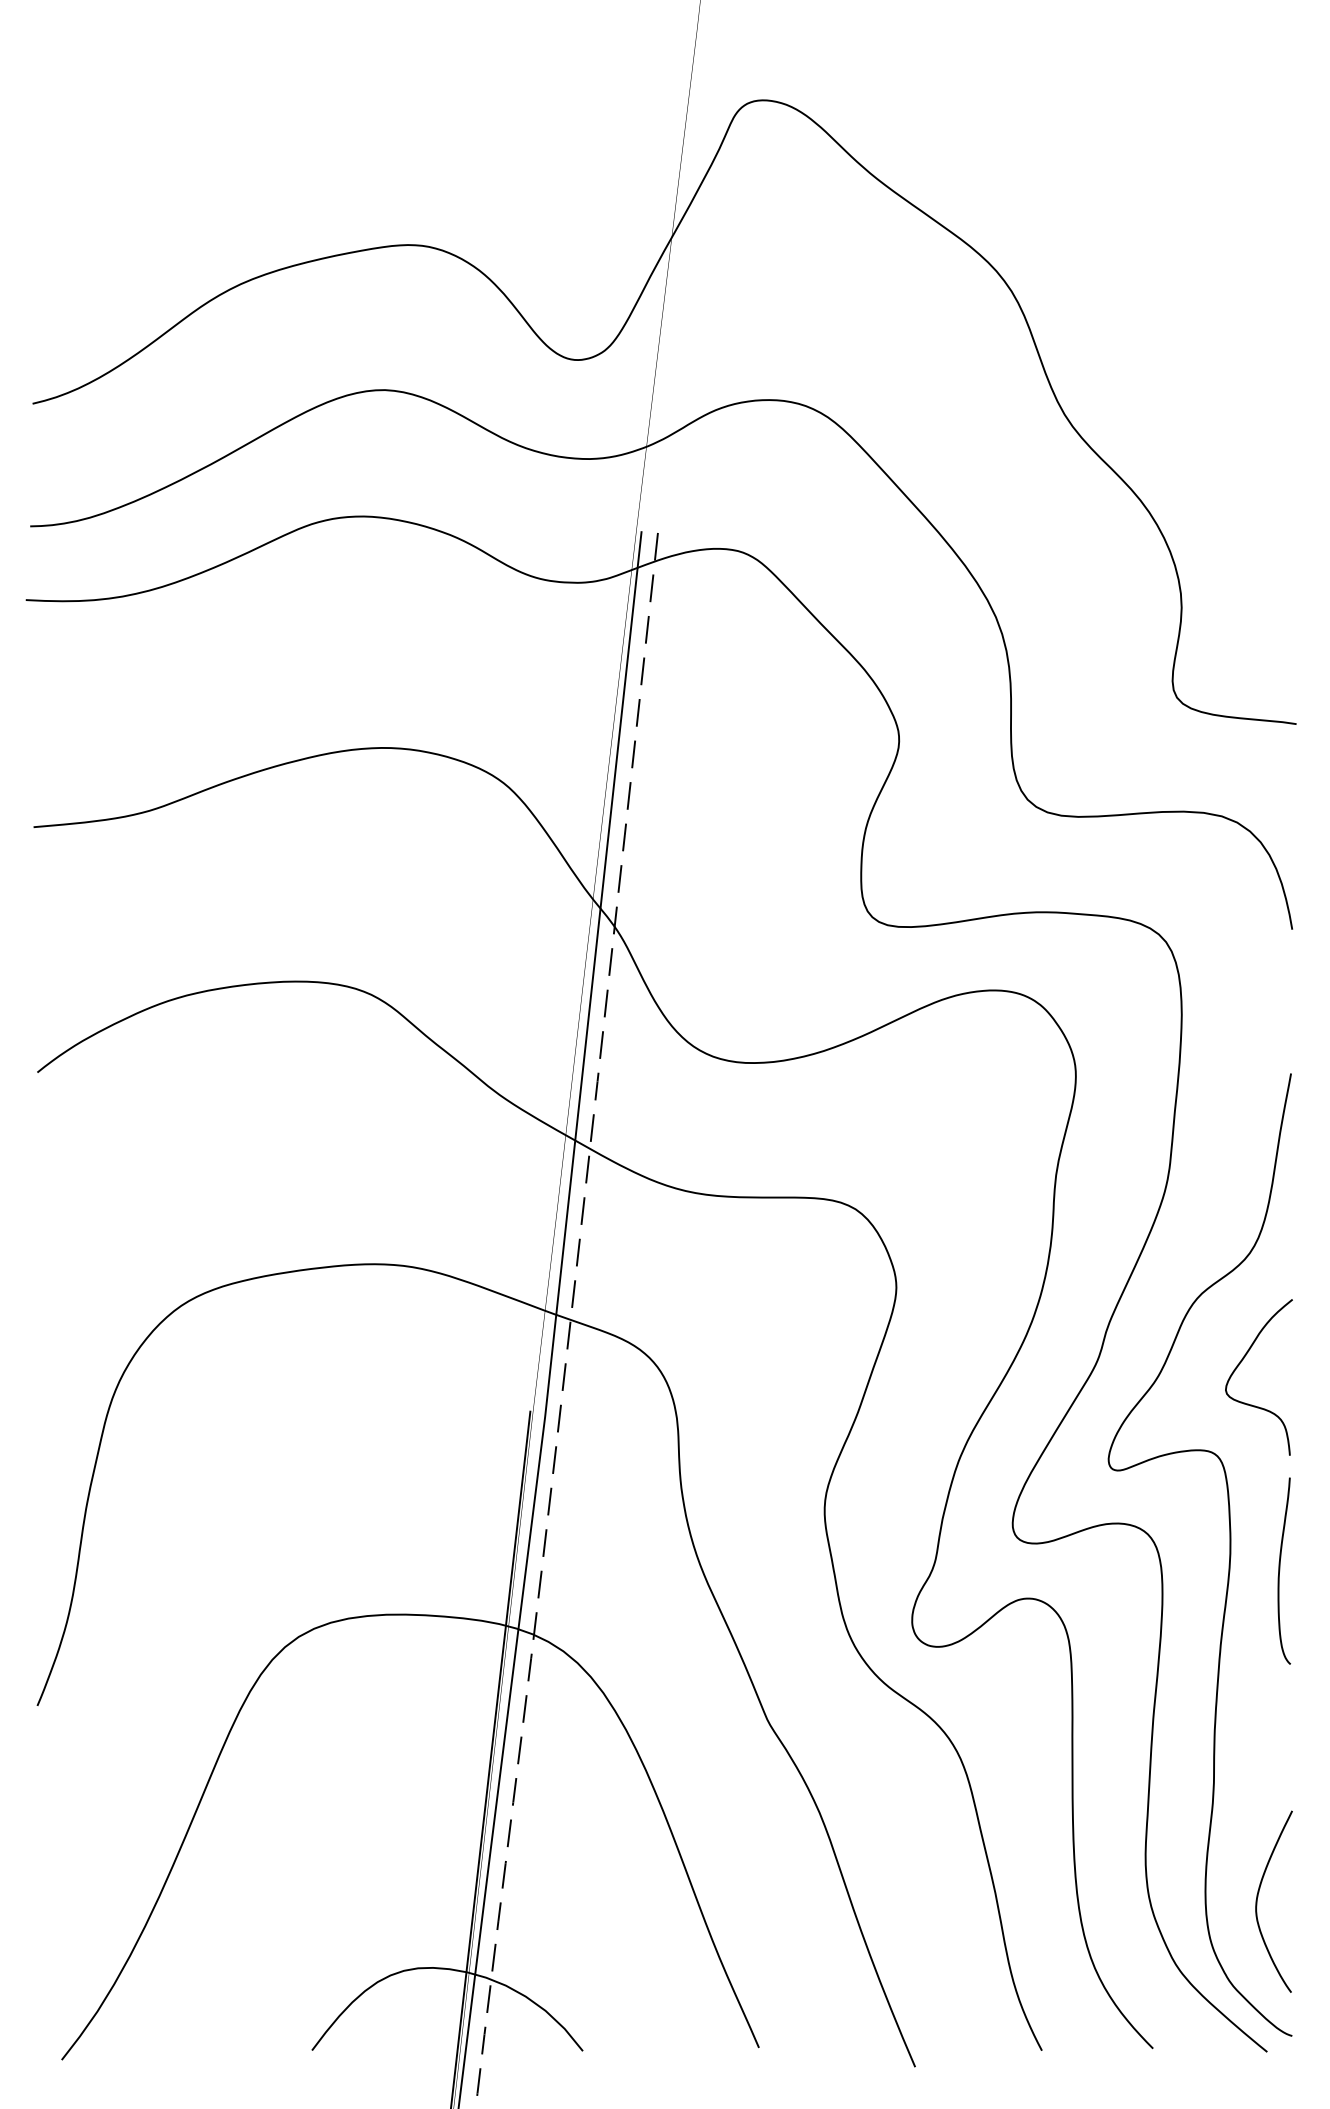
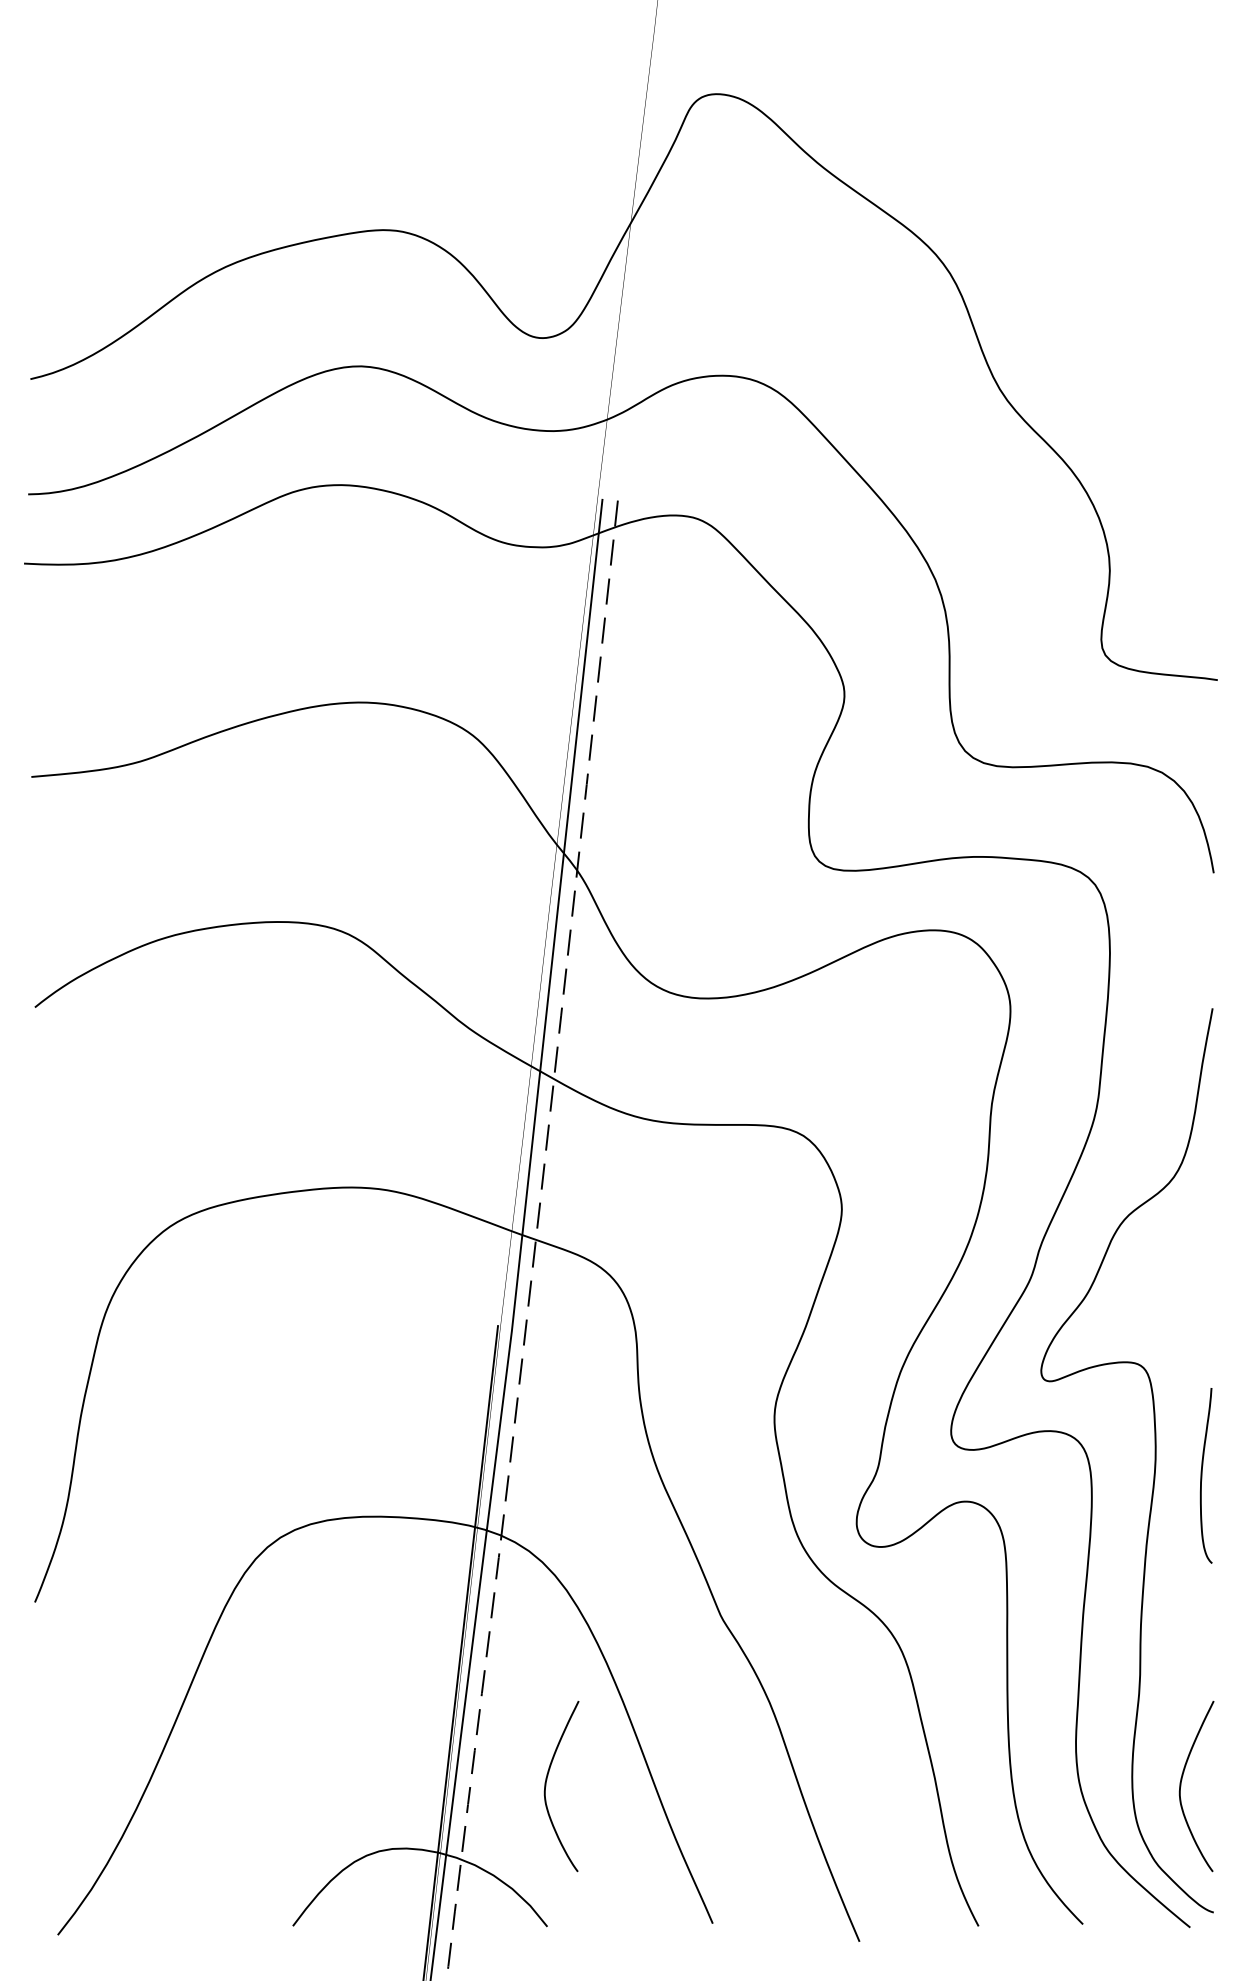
curve: (1239, 1365) -> (1164, 1282), removed
curve: (581, 1901) -> (546, 1786), added

